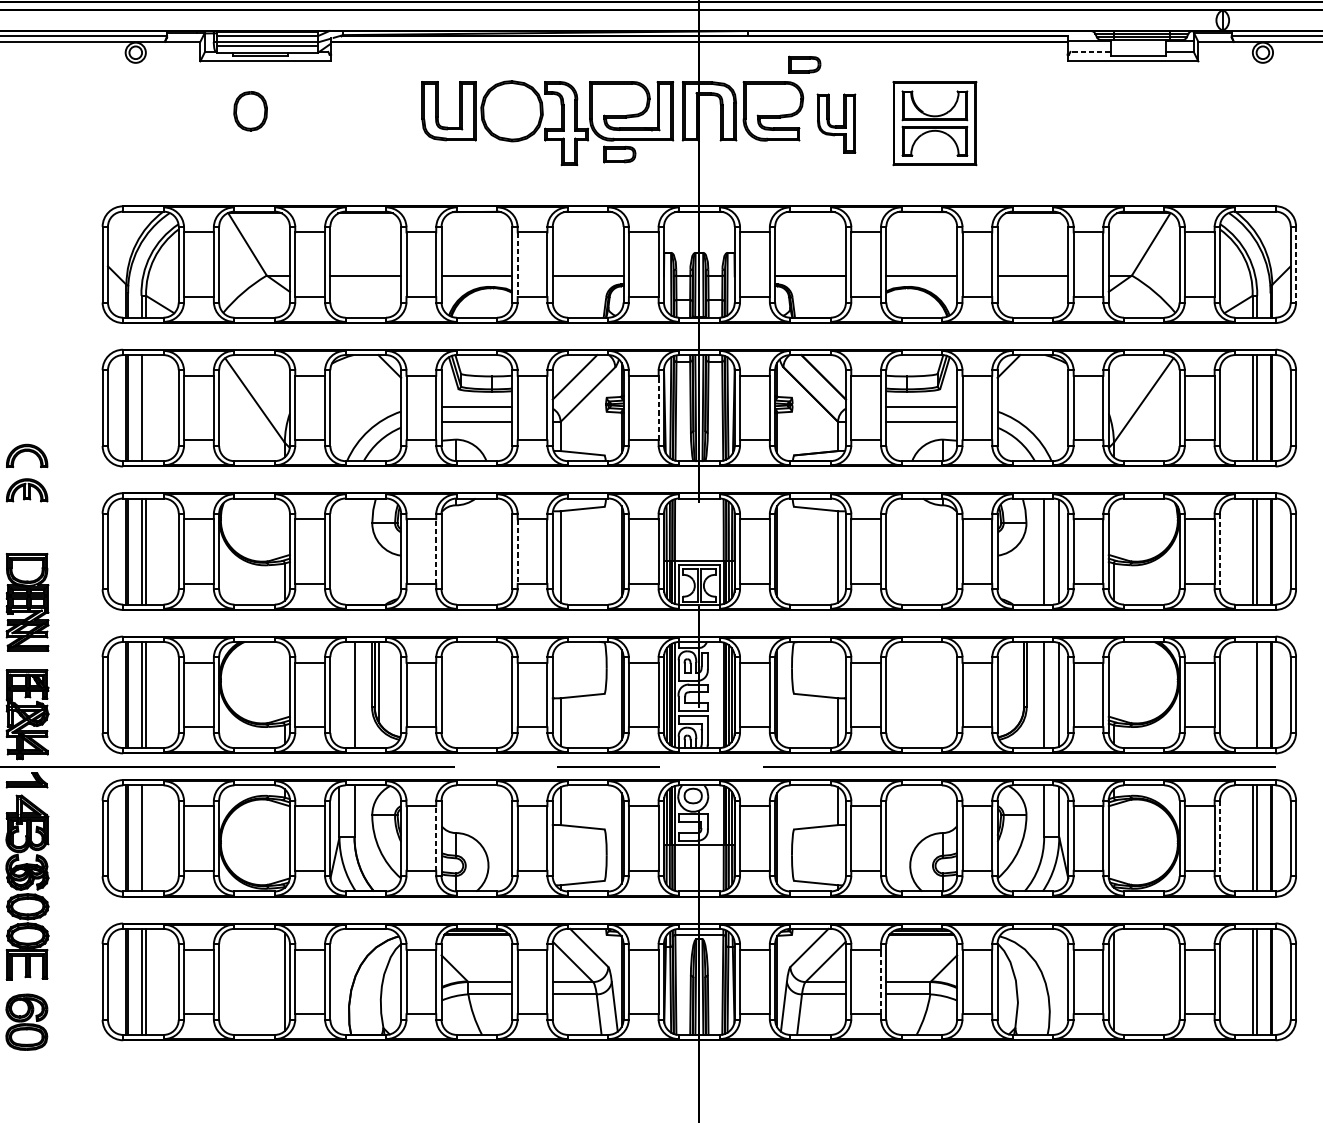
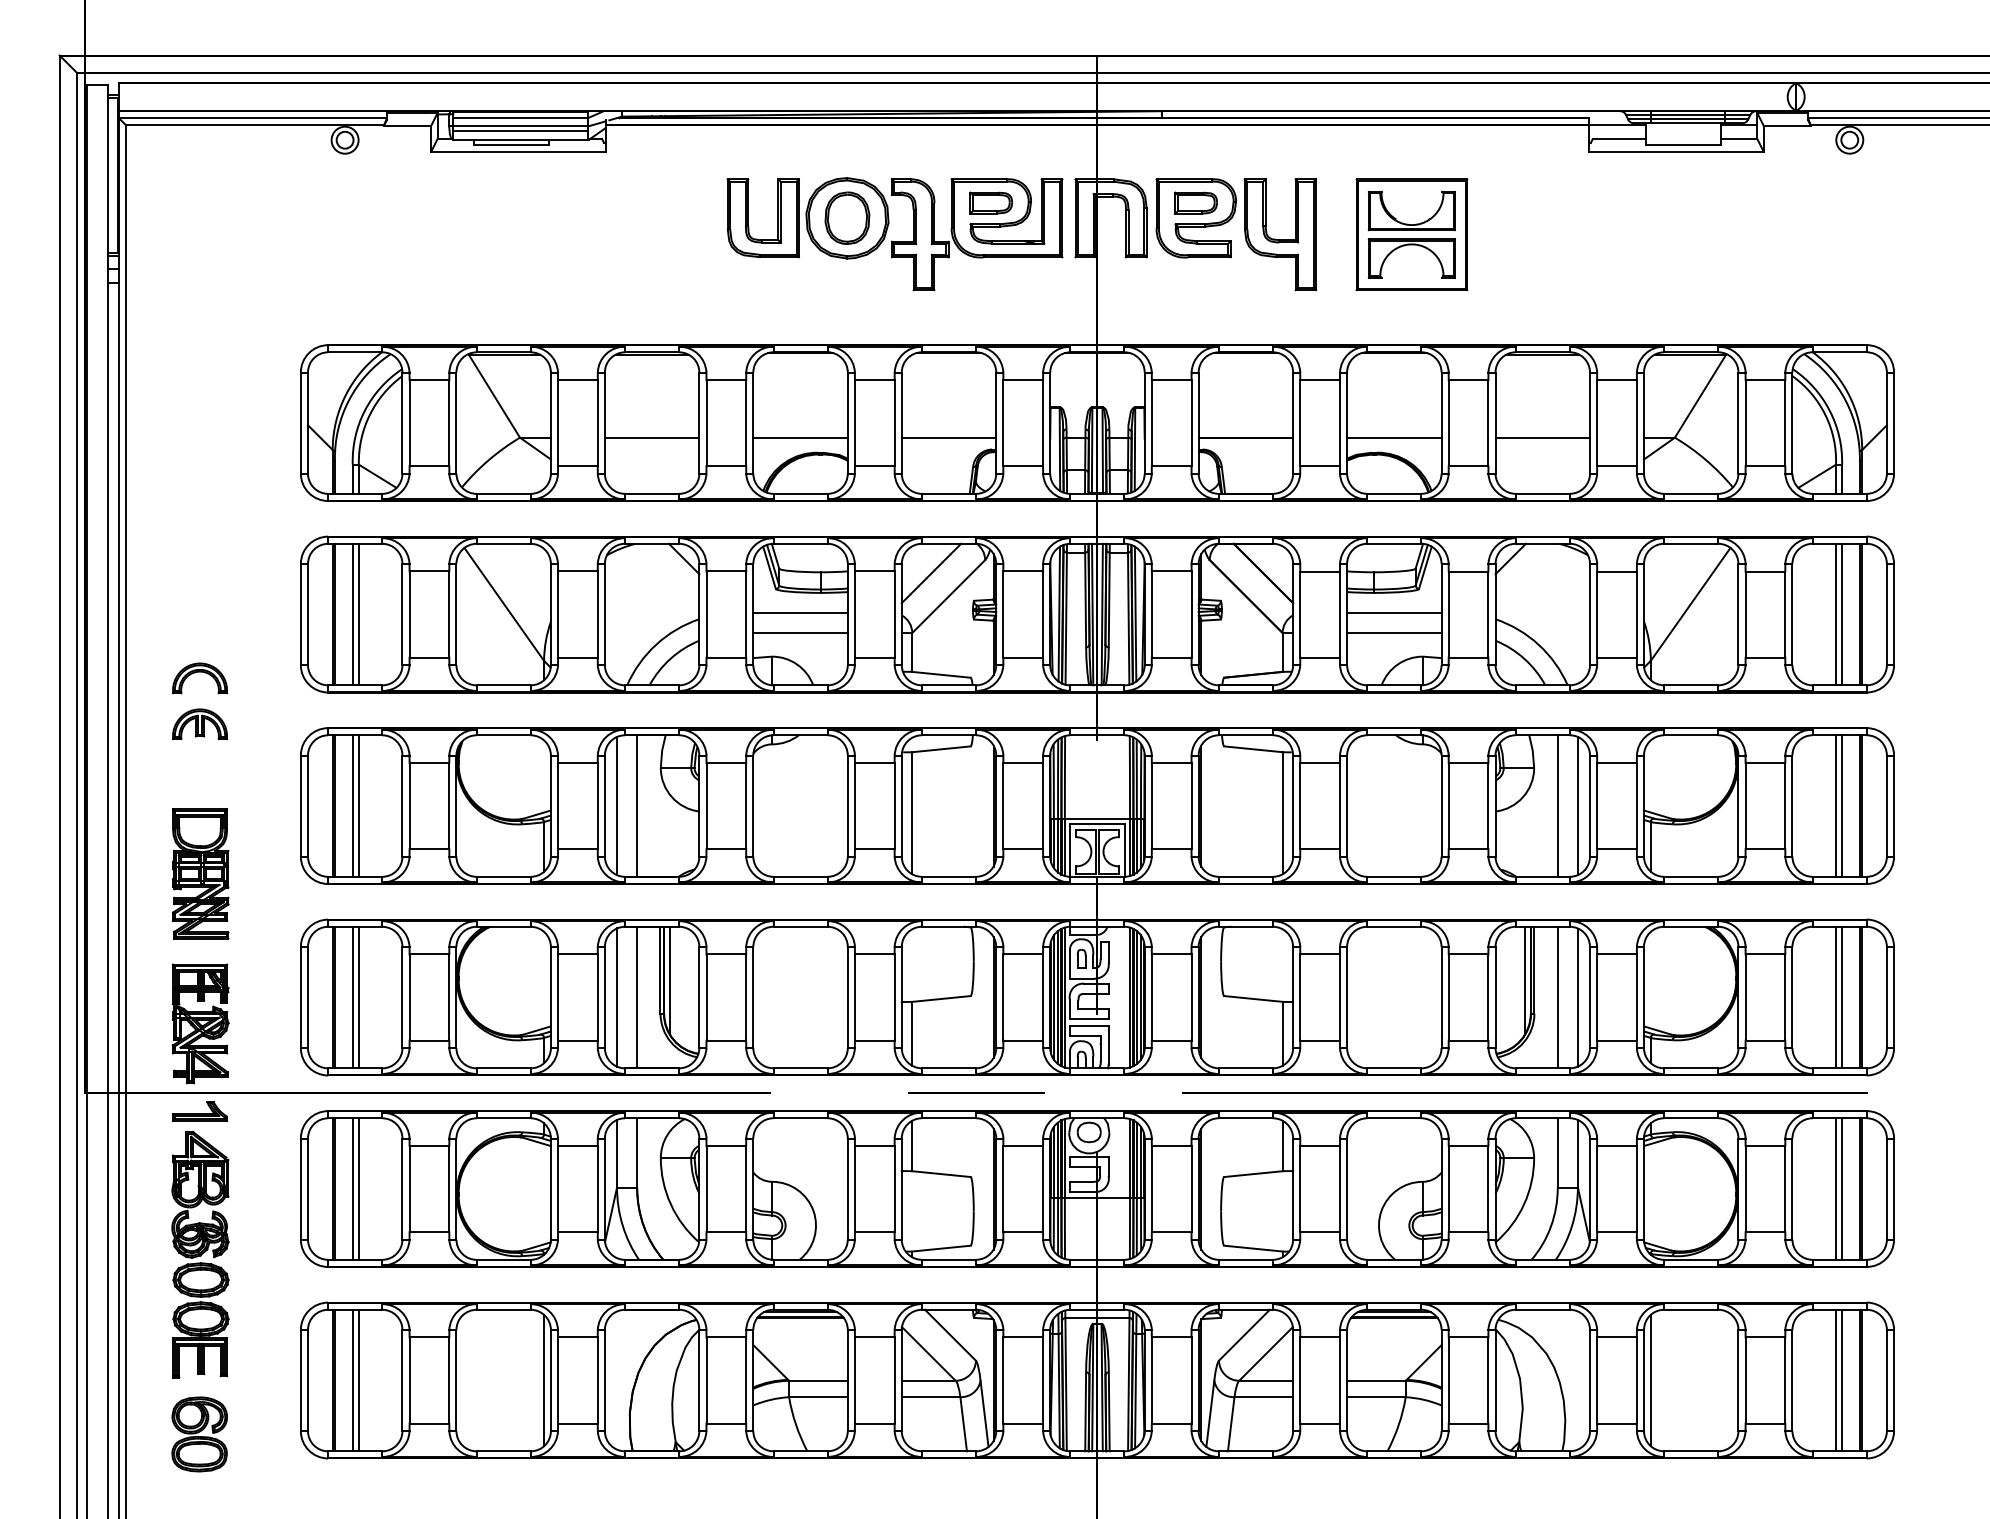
line: (1090, 52) -> (1619, 139), dashed -> solid
part: (804, 64) -> (1195, 202), moved
part: (250, 110) -> (847, 217), moved
part: (836, 123) -> (1280, 234), size x1.43
part: (619, 154) -> (990, 202), moved
line: (517, 264) -> (854, 423), dashed -> solid
line: (1296, 264) -> (1894, 423), dashed -> solid
line: (145, 408) -> (358, 614), added
line: (658, 408) -> (1043, 614), dashed -> solid
line: (339, 551) -> (617, 806), added
line: (354, 551) -> (637, 805), added
line: (436, 551) -> (746, 805), dashed -> solid
line: (517, 551) -> (854, 806), dashed -> solid
line: (1220, 551) -> (1792, 806), dashed -> solid
line: (1019, 682) -> (1524, 980), added
line: (339, 694) -> (617, 997), added
line: (1252, 694) -> (1836, 997), added
line: (145, 838) -> (358, 1188), added
line: (436, 838) -> (746, 1188), dashed -> solid
line: (1220, 838) -> (1792, 1189), dashed -> solid
line: (880, 981) -> (1339, 1380), dashed -> solid

